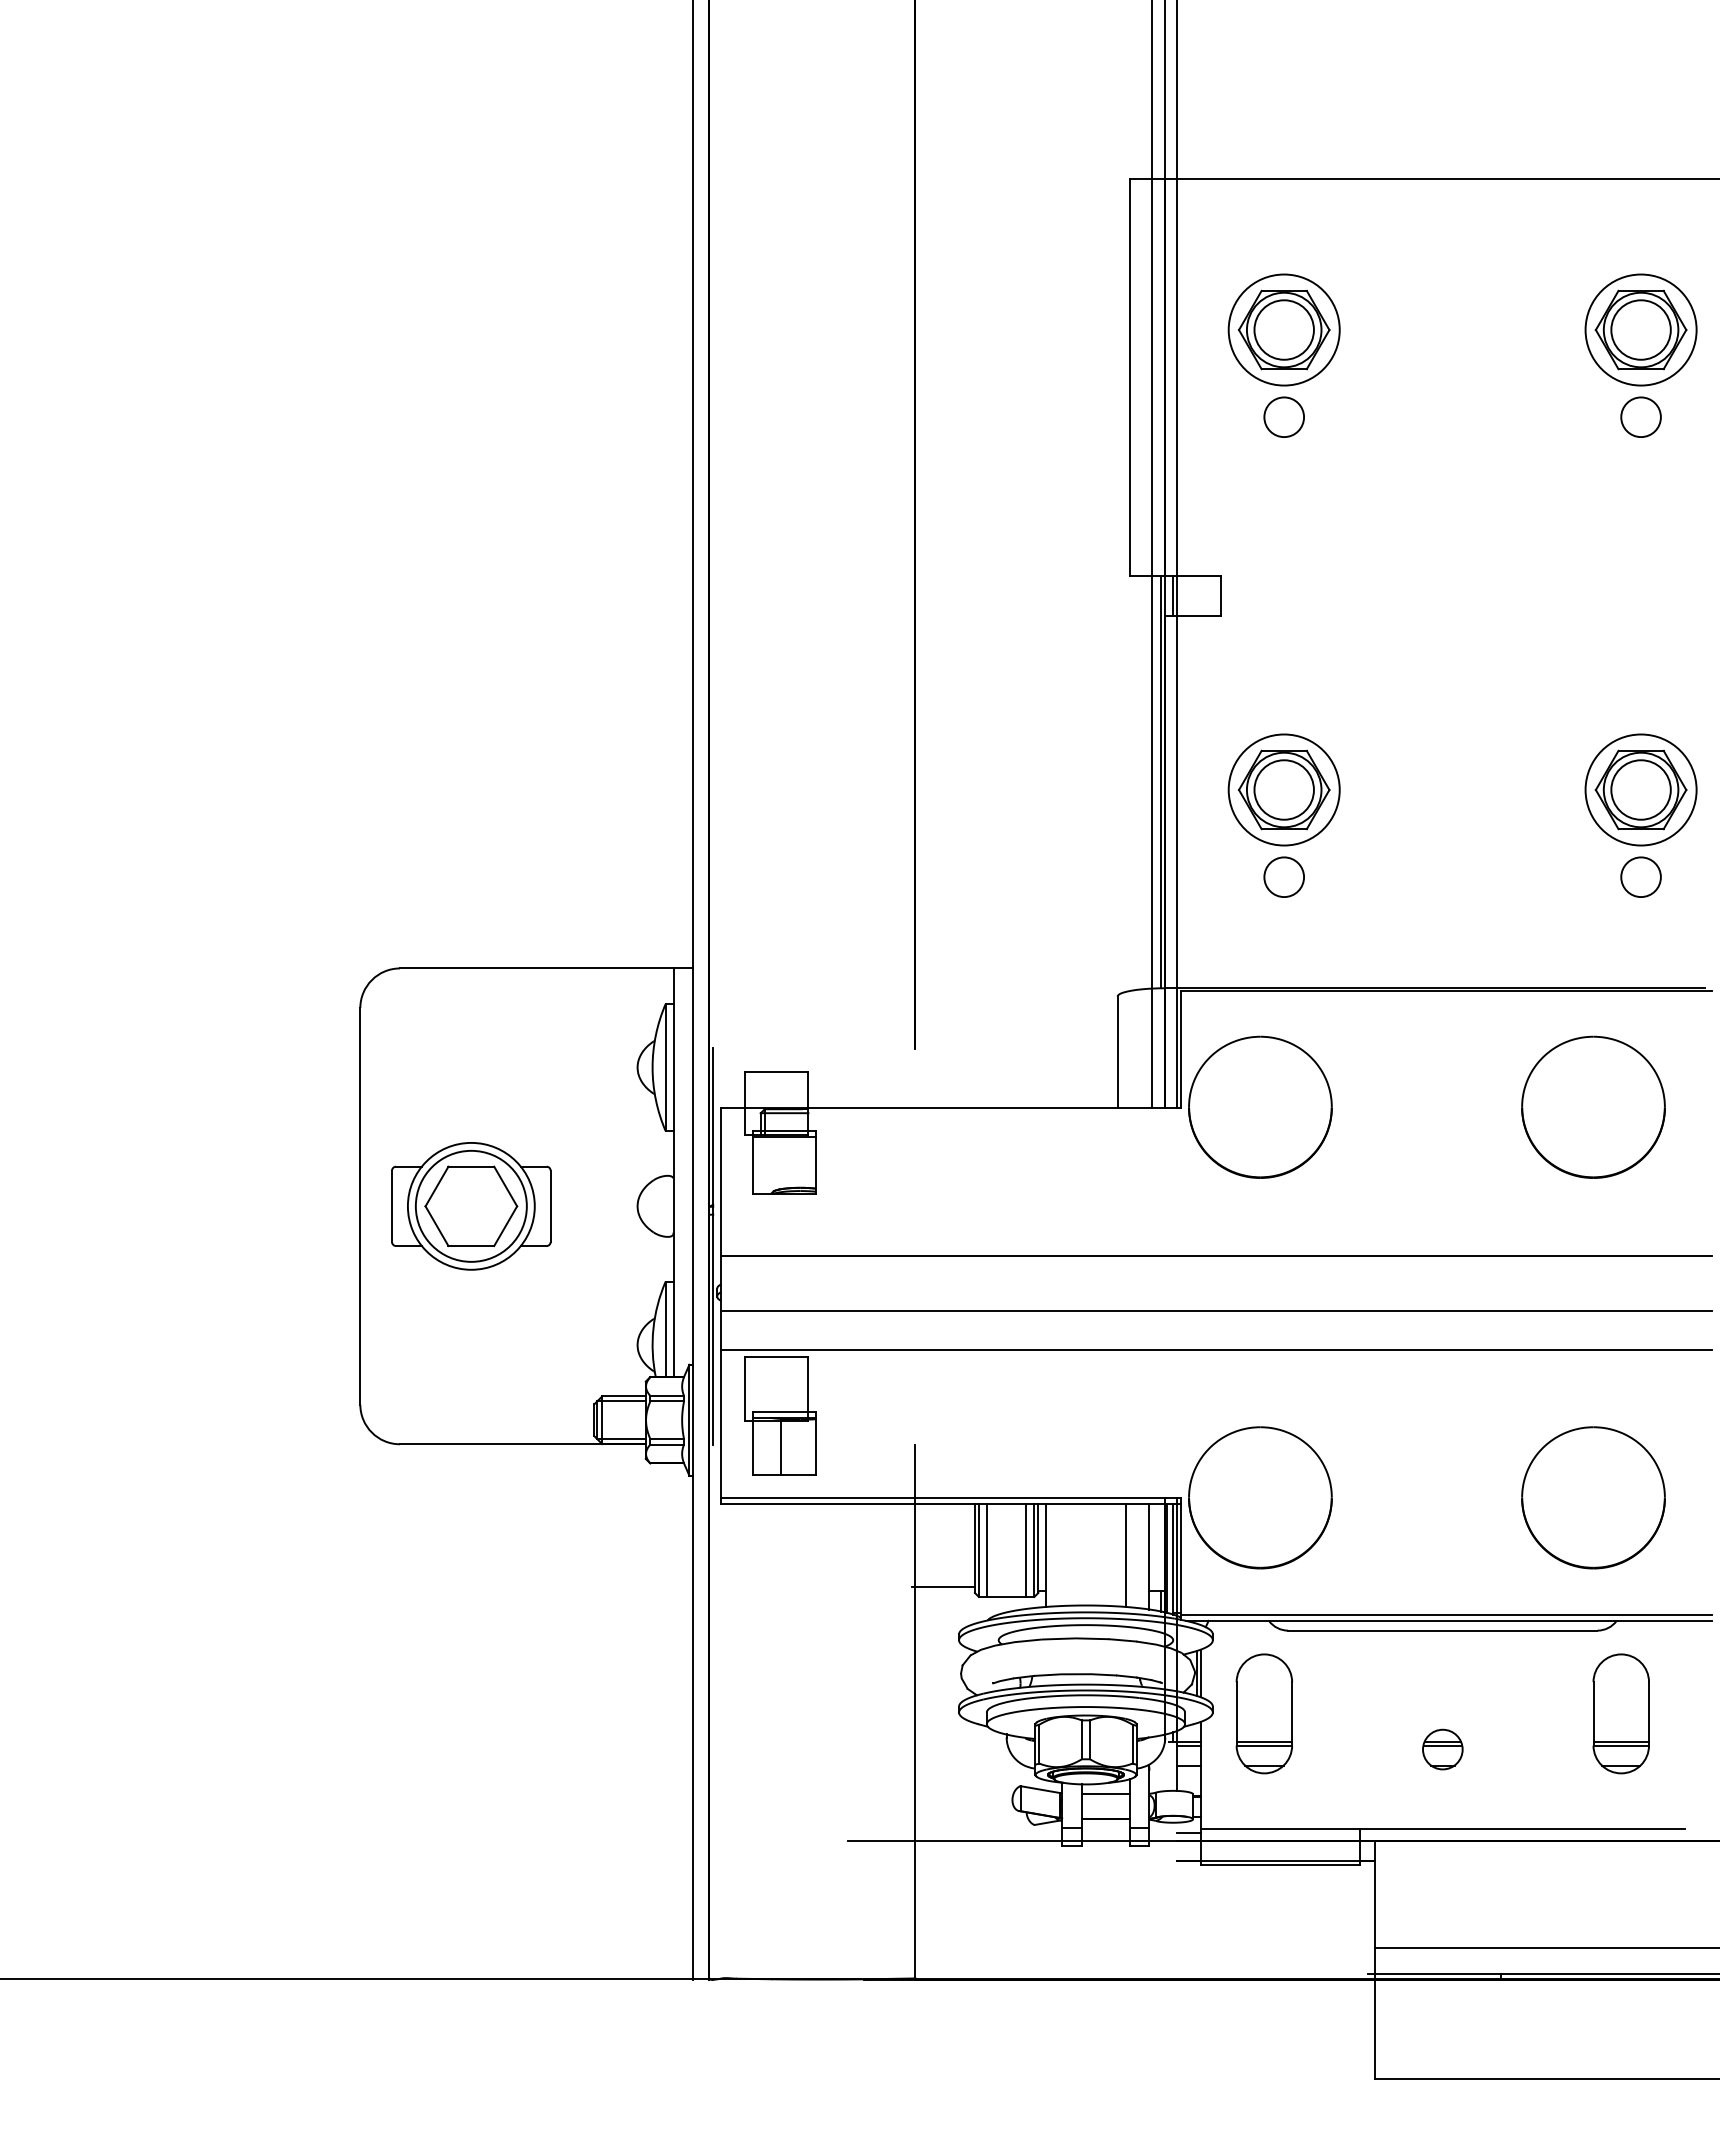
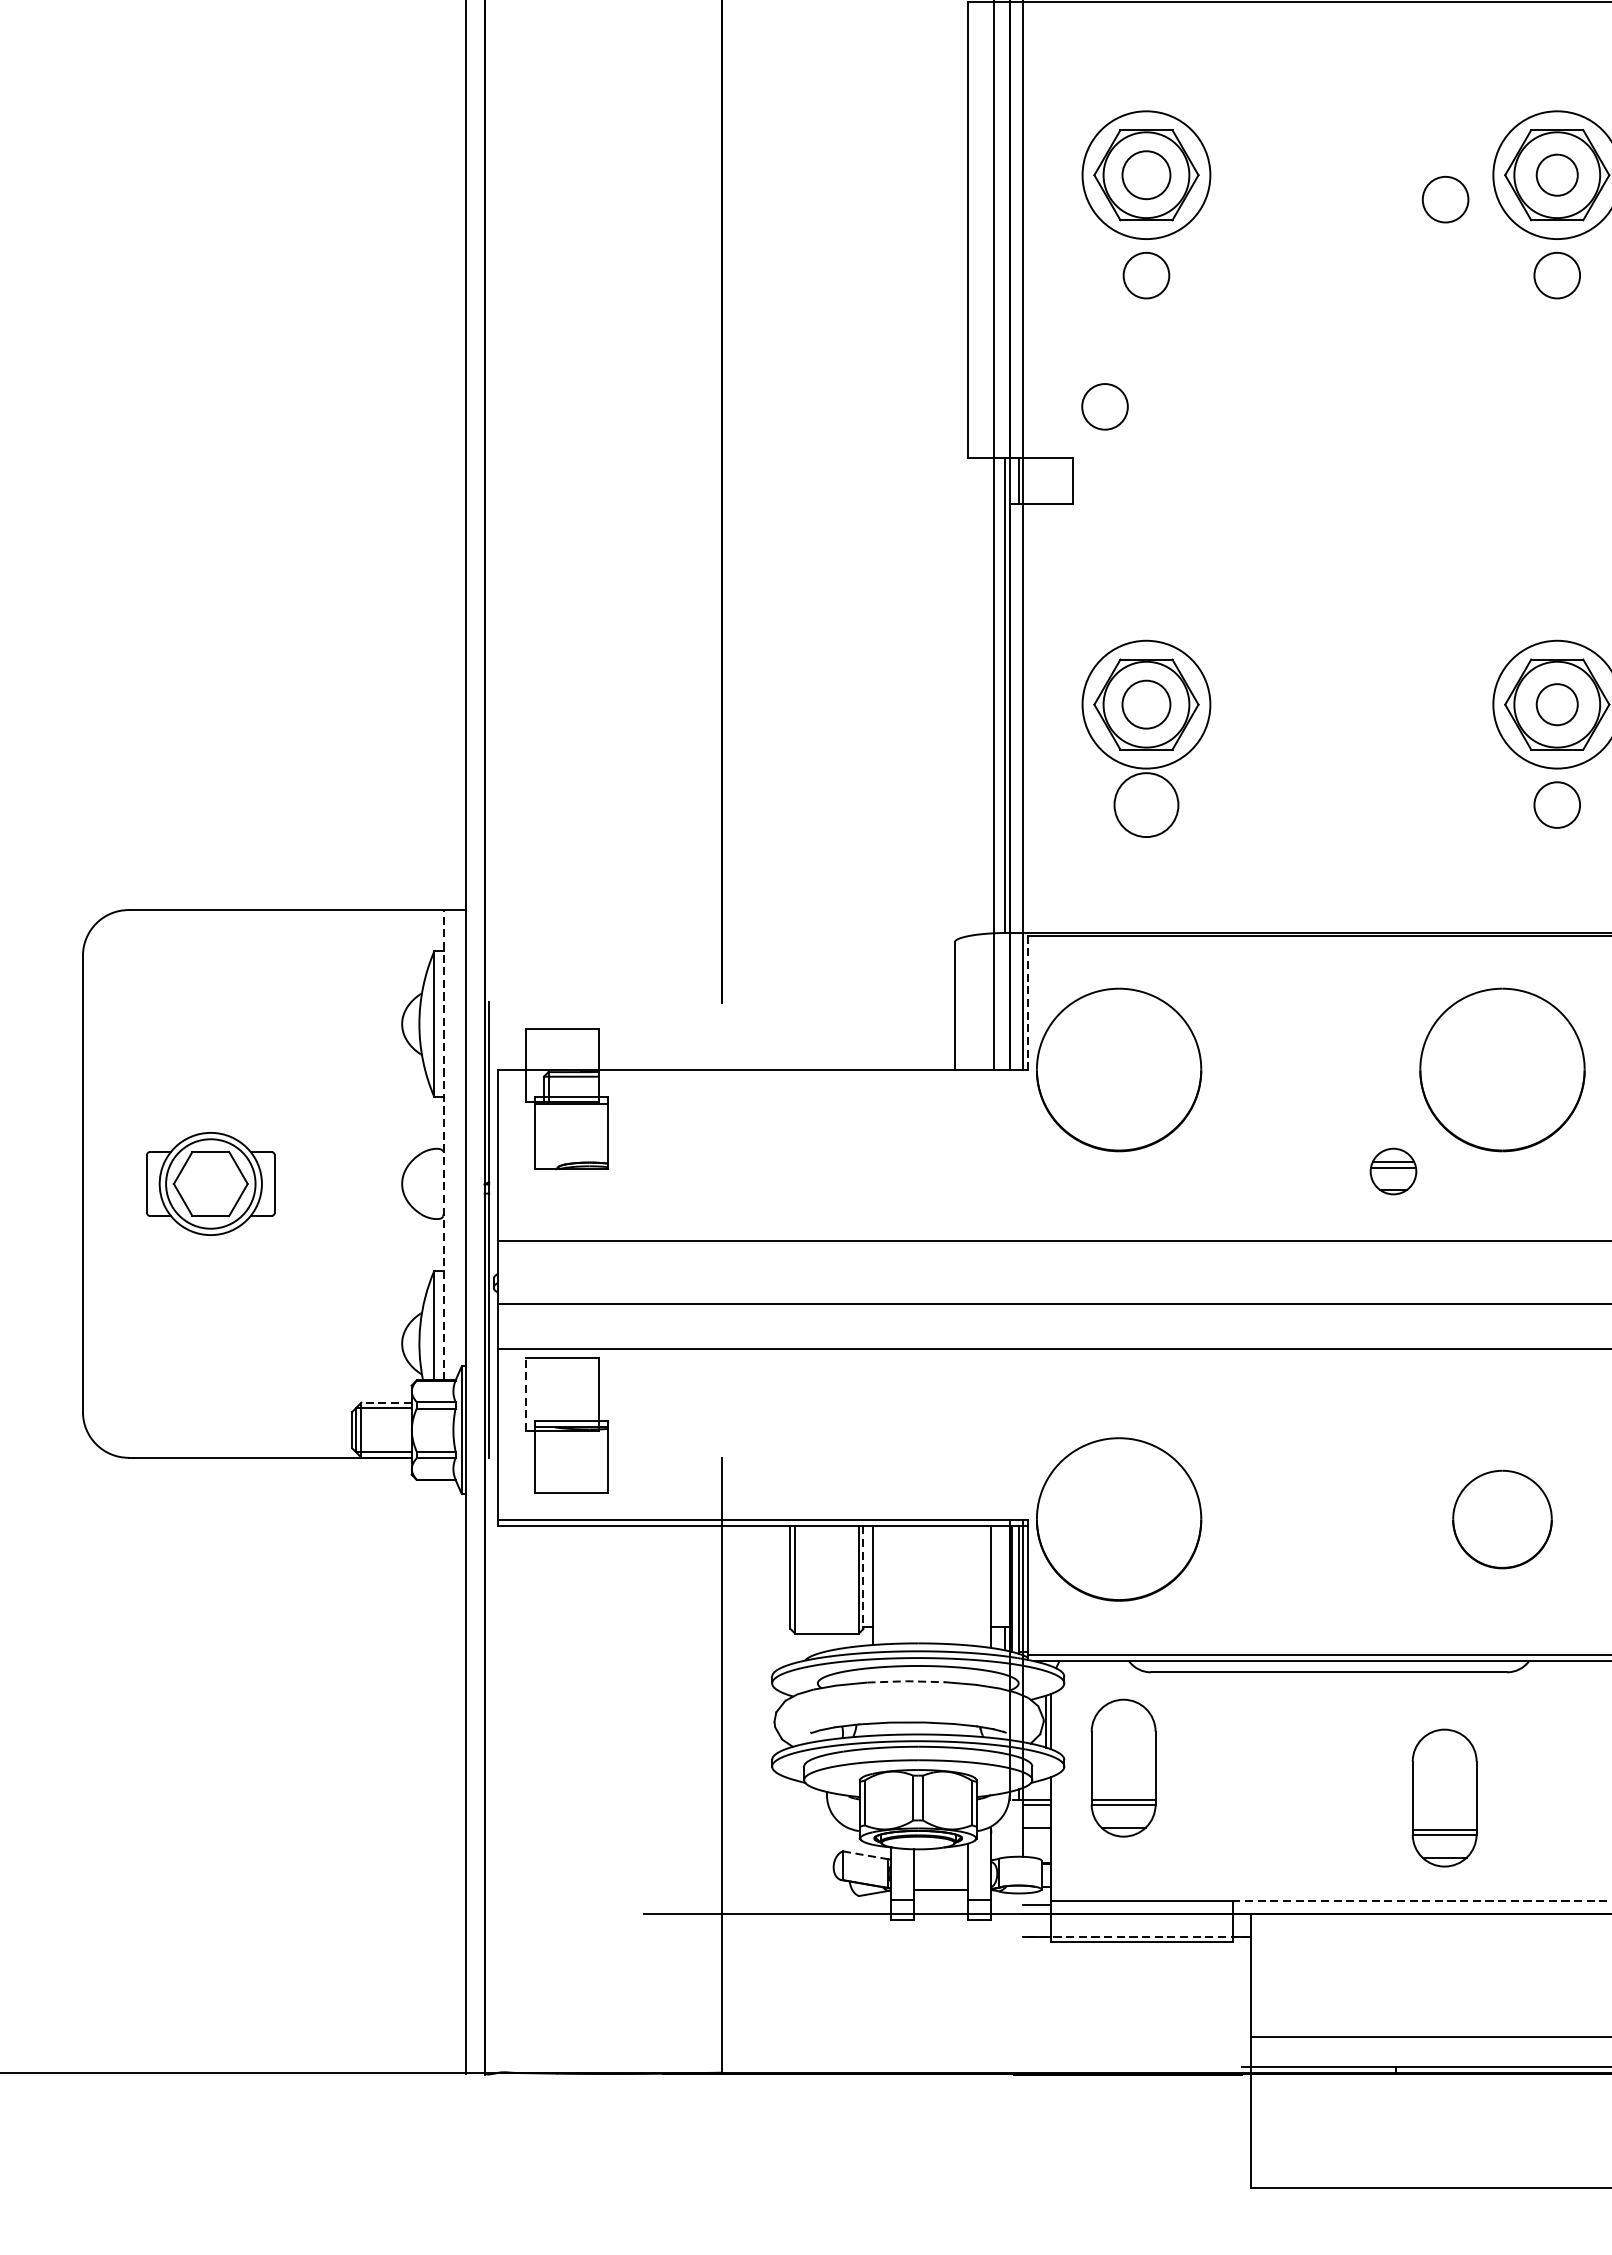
circle: (1283, 329) -> (1145, 174), size x0.7
circle: (1640, 329) -> (1556, 174), size x0.6
circle: (1543, 350) -> (1444, 198), added
circle: (1247, 530) -> (1104, 405), added
circle: (1283, 789) -> (1145, 704), size x0.7
circle: (1640, 789) -> (1556, 704), size x0.6
circle: (1284, 877) -> (1146, 805), size x1.4
line: (1181, 1049) -> (1028, 1003), solid -> dashed
line: (673, 1172) -> (443, 1144), solid -> dashed
part: (471, 1206) -> (210, 1184), size x0.7
line: (744, 1389) -> (525, 1394), solid -> dashed
line: (624, 1396) -> (387, 1402), solid -> dashed
line: (780, 1446) -> (566, 1460), removed
part: (1593, 1497) -> (1502, 1519), size x0.6
line: (1038, 1548) -> (863, 1577), solid -> dashed
line: (986, 1549) -> (803, 1578), removed
line: (1026, 1549) -> (849, 1578), removed
line: (1125, 1554) -> (963, 1584), removed
line: (942, 1587) -> (753, 1622), removed
line: (1075, 1638) -> (906, 1681), solid -> dashed
part: (1620, 1713) -> (1443, 1797), moved
part: (1442, 1749) -> (1393, 1171), moved
line: (1040, 1789) -> (865, 1855), solid -> dashed
line: (1105, 1794) -> (940, 1860), removed
line: (1522, 1828) -> (1420, 1900), solid -> dashed
line: (1275, 1860) -> (1136, 1936), solid -> dashed

